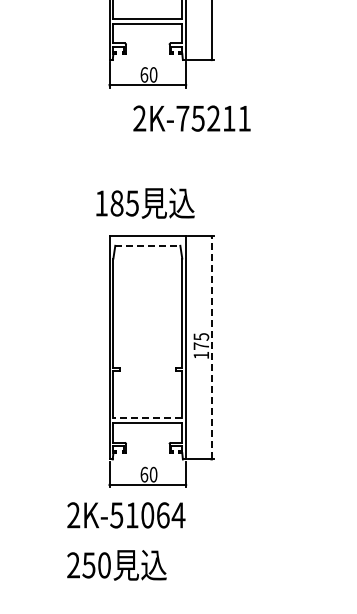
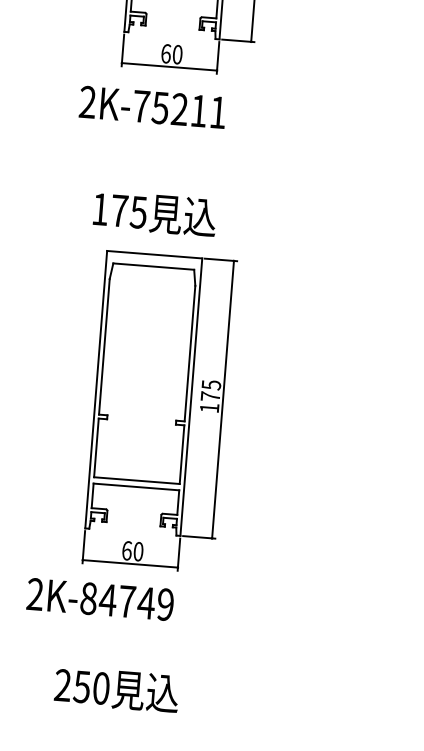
text: (191, 118) -> (152, 107), moved
text: (116, 203) -> (118, 210), 185 -> 175
line: (147, 245) -> (153, 266), dashed -> solid
line: (211, 347) -> (222, 399), dashed -> solid
line: (147, 417) -> (136, 479), dashed -> solid
text: (147, 515) -> (126, 601), 2K-51064 -> 2K-84749
text: (116, 565) -> (116, 689), moved

